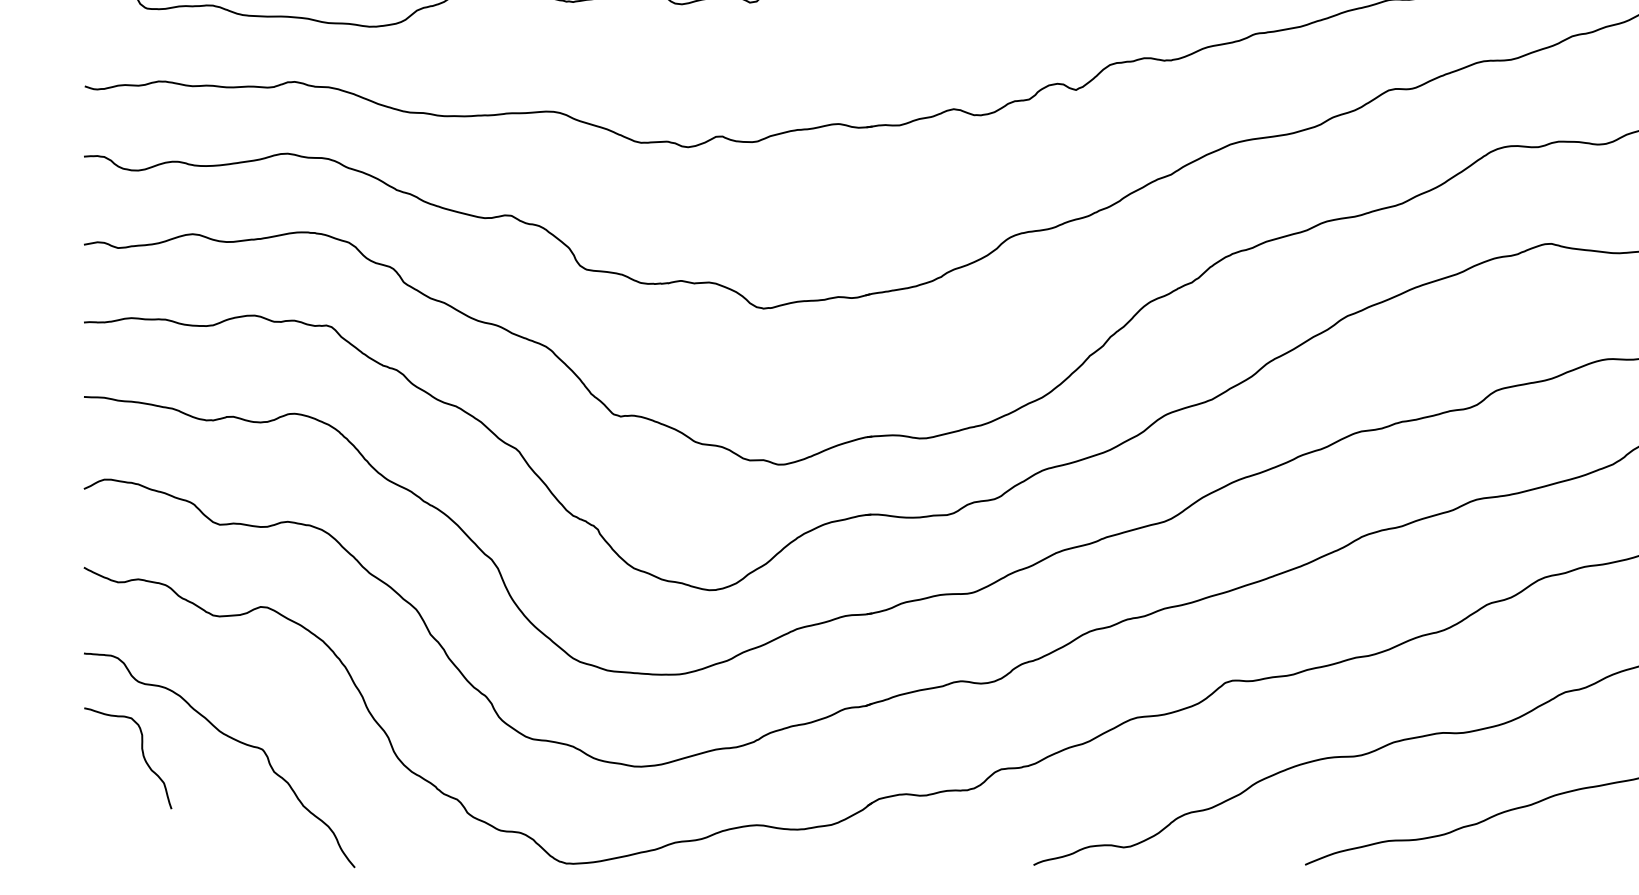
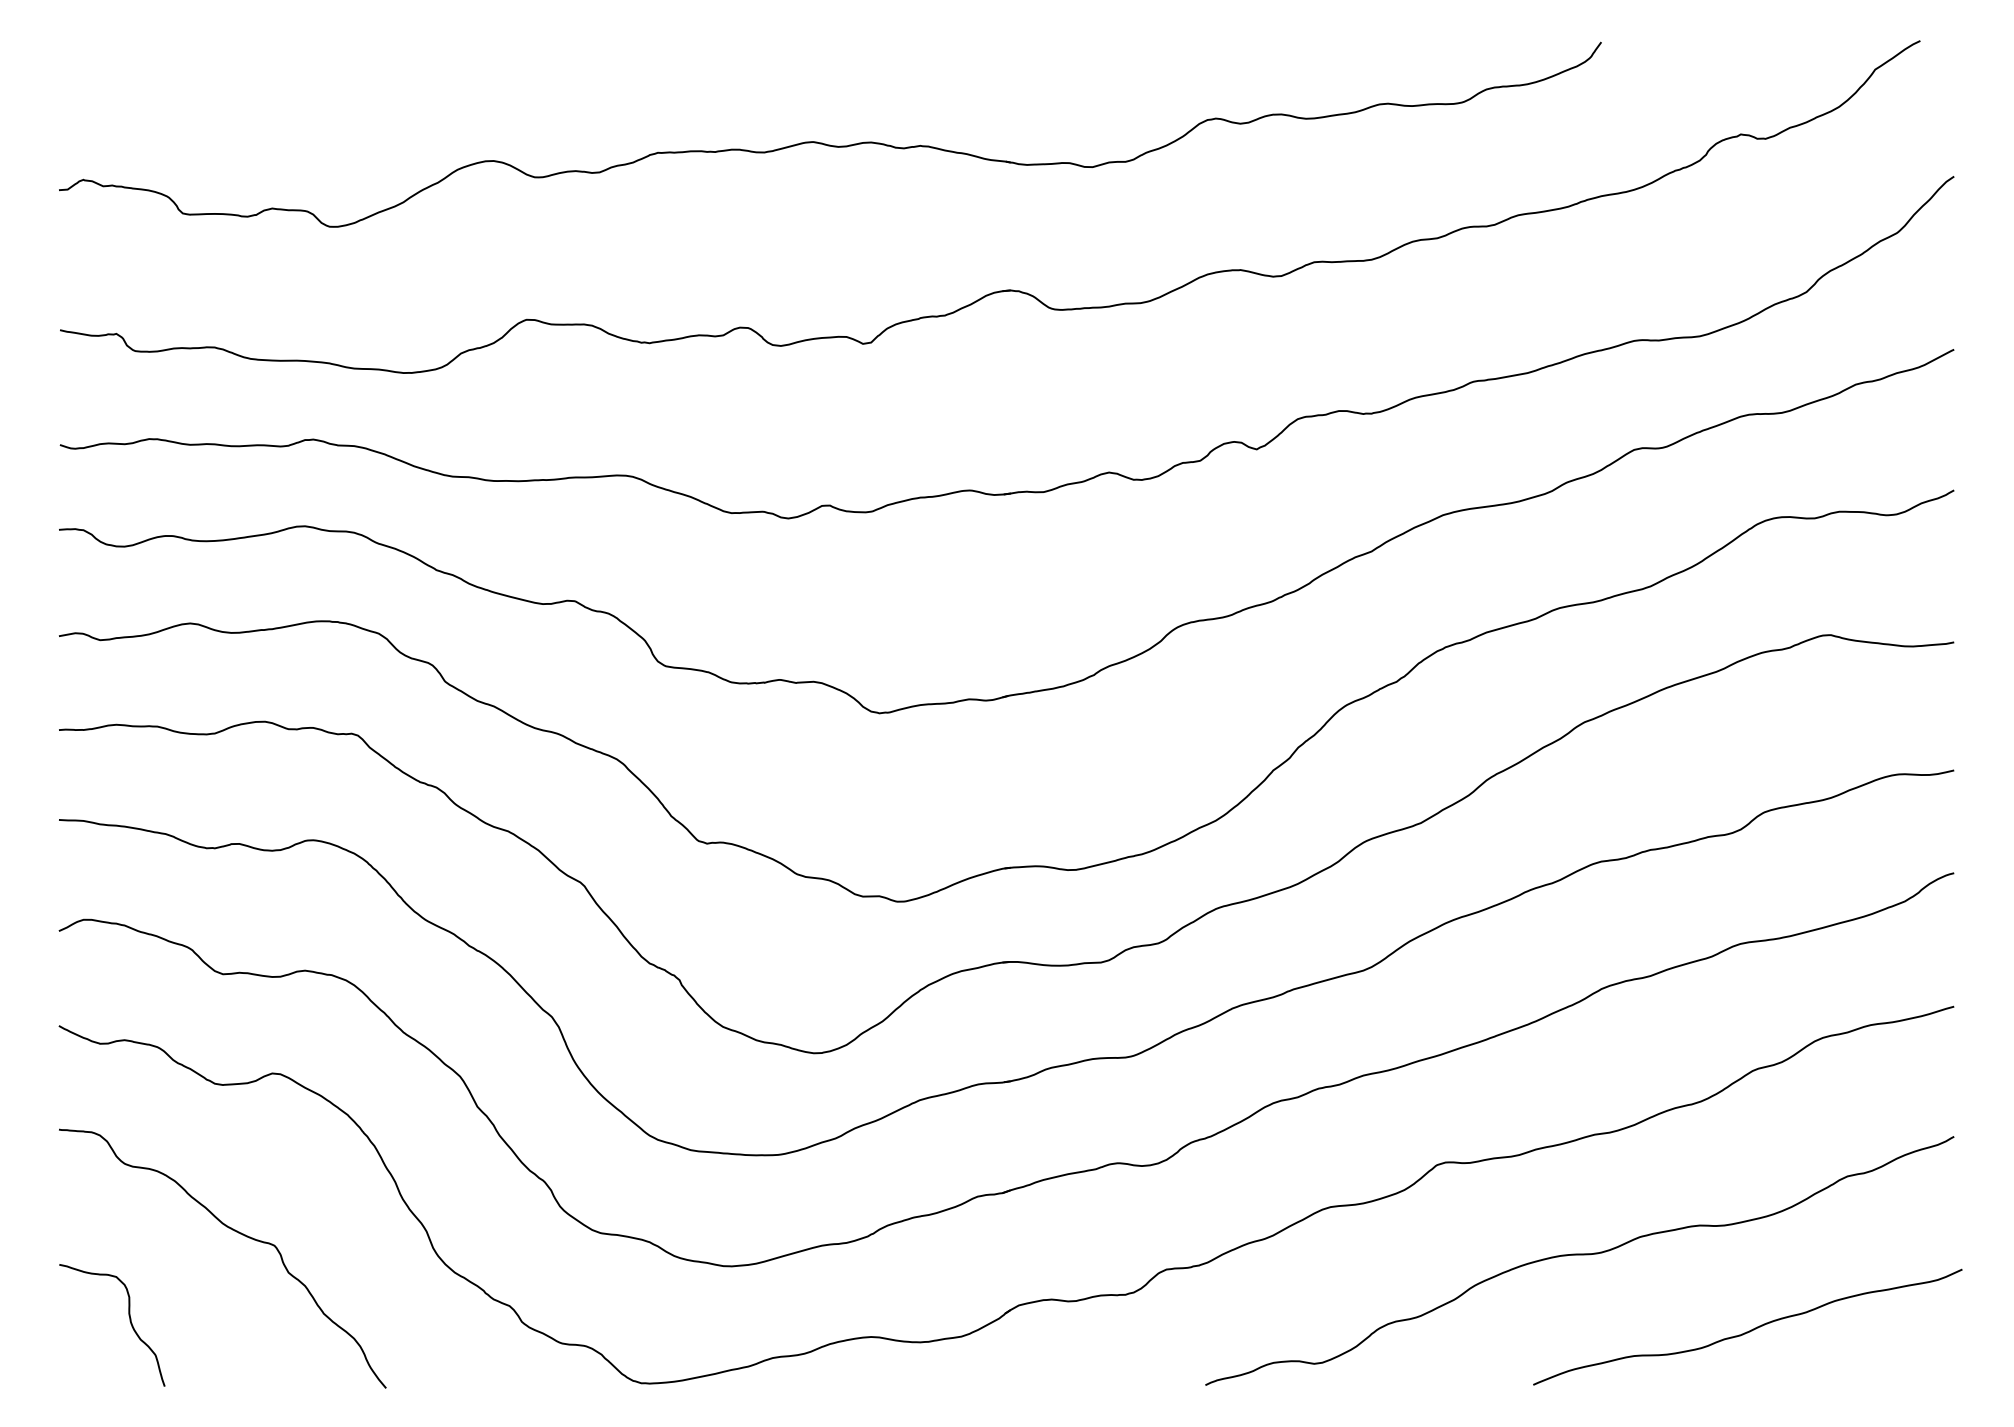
curve: (142, 755) -> (129, 1321), moved

